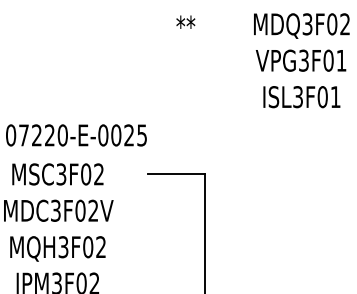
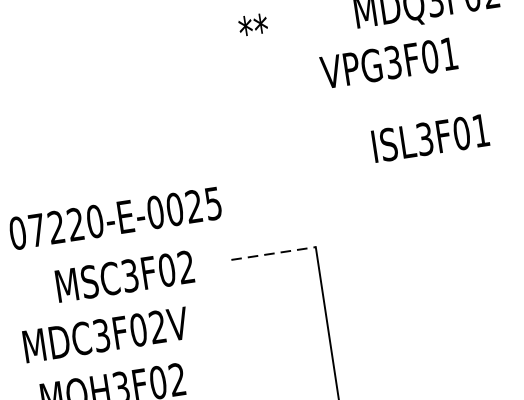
text: (300, 60) -> (388, 62), moved
text: (301, 97) -> (430, 138), moved
text: (57, 174) -> (124, 276), moved
line: (177, 174) -> (275, 253), solid -> dashed

